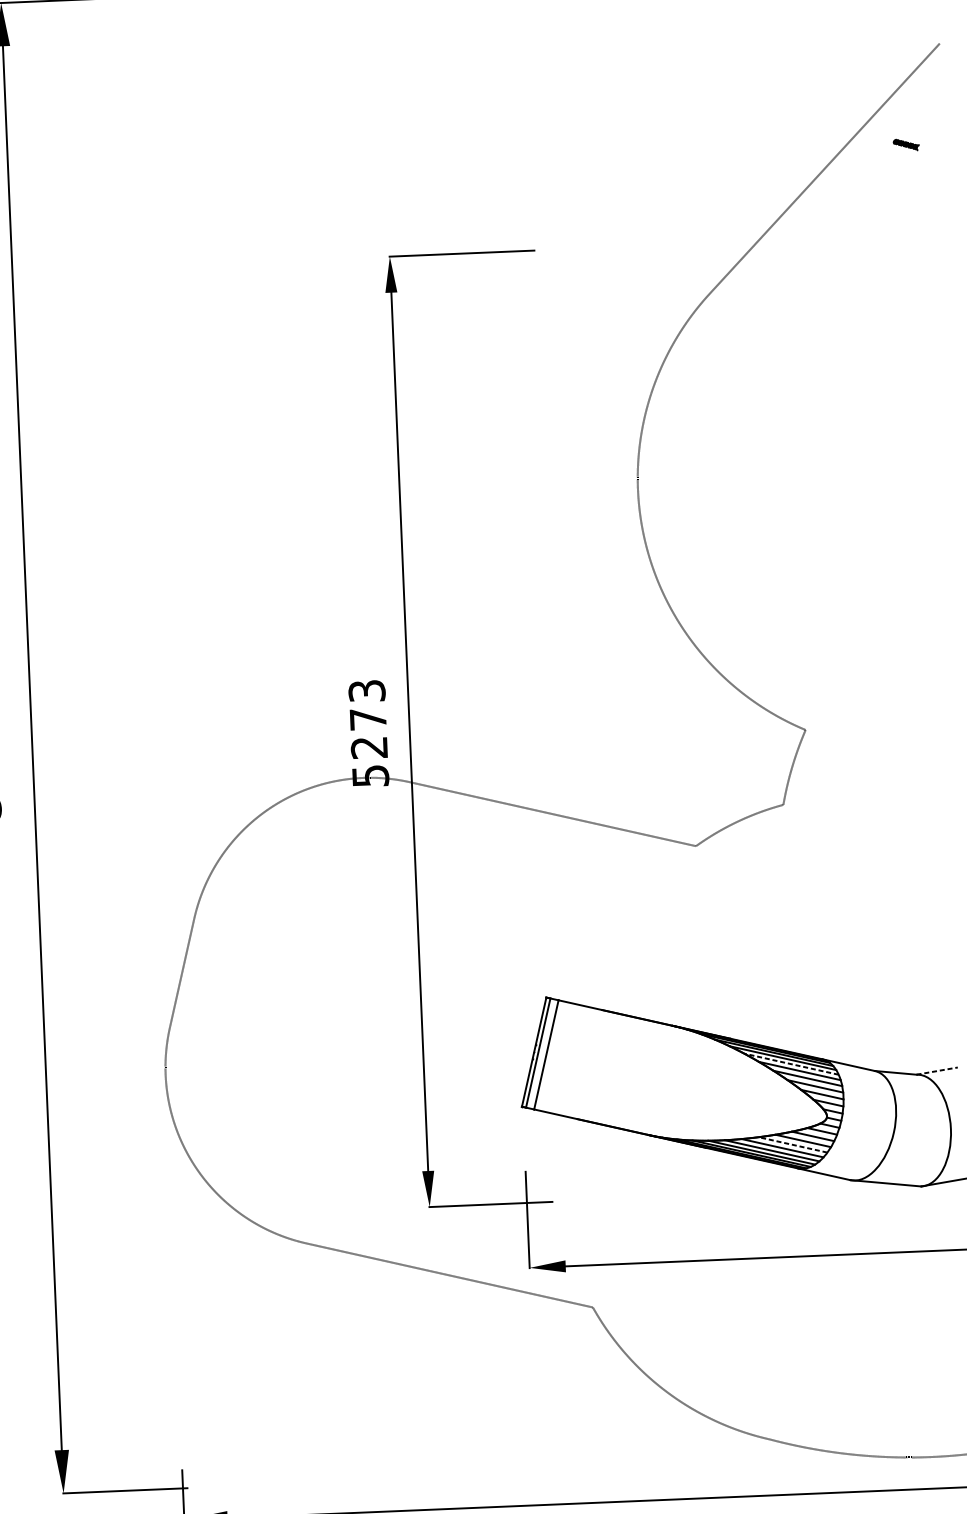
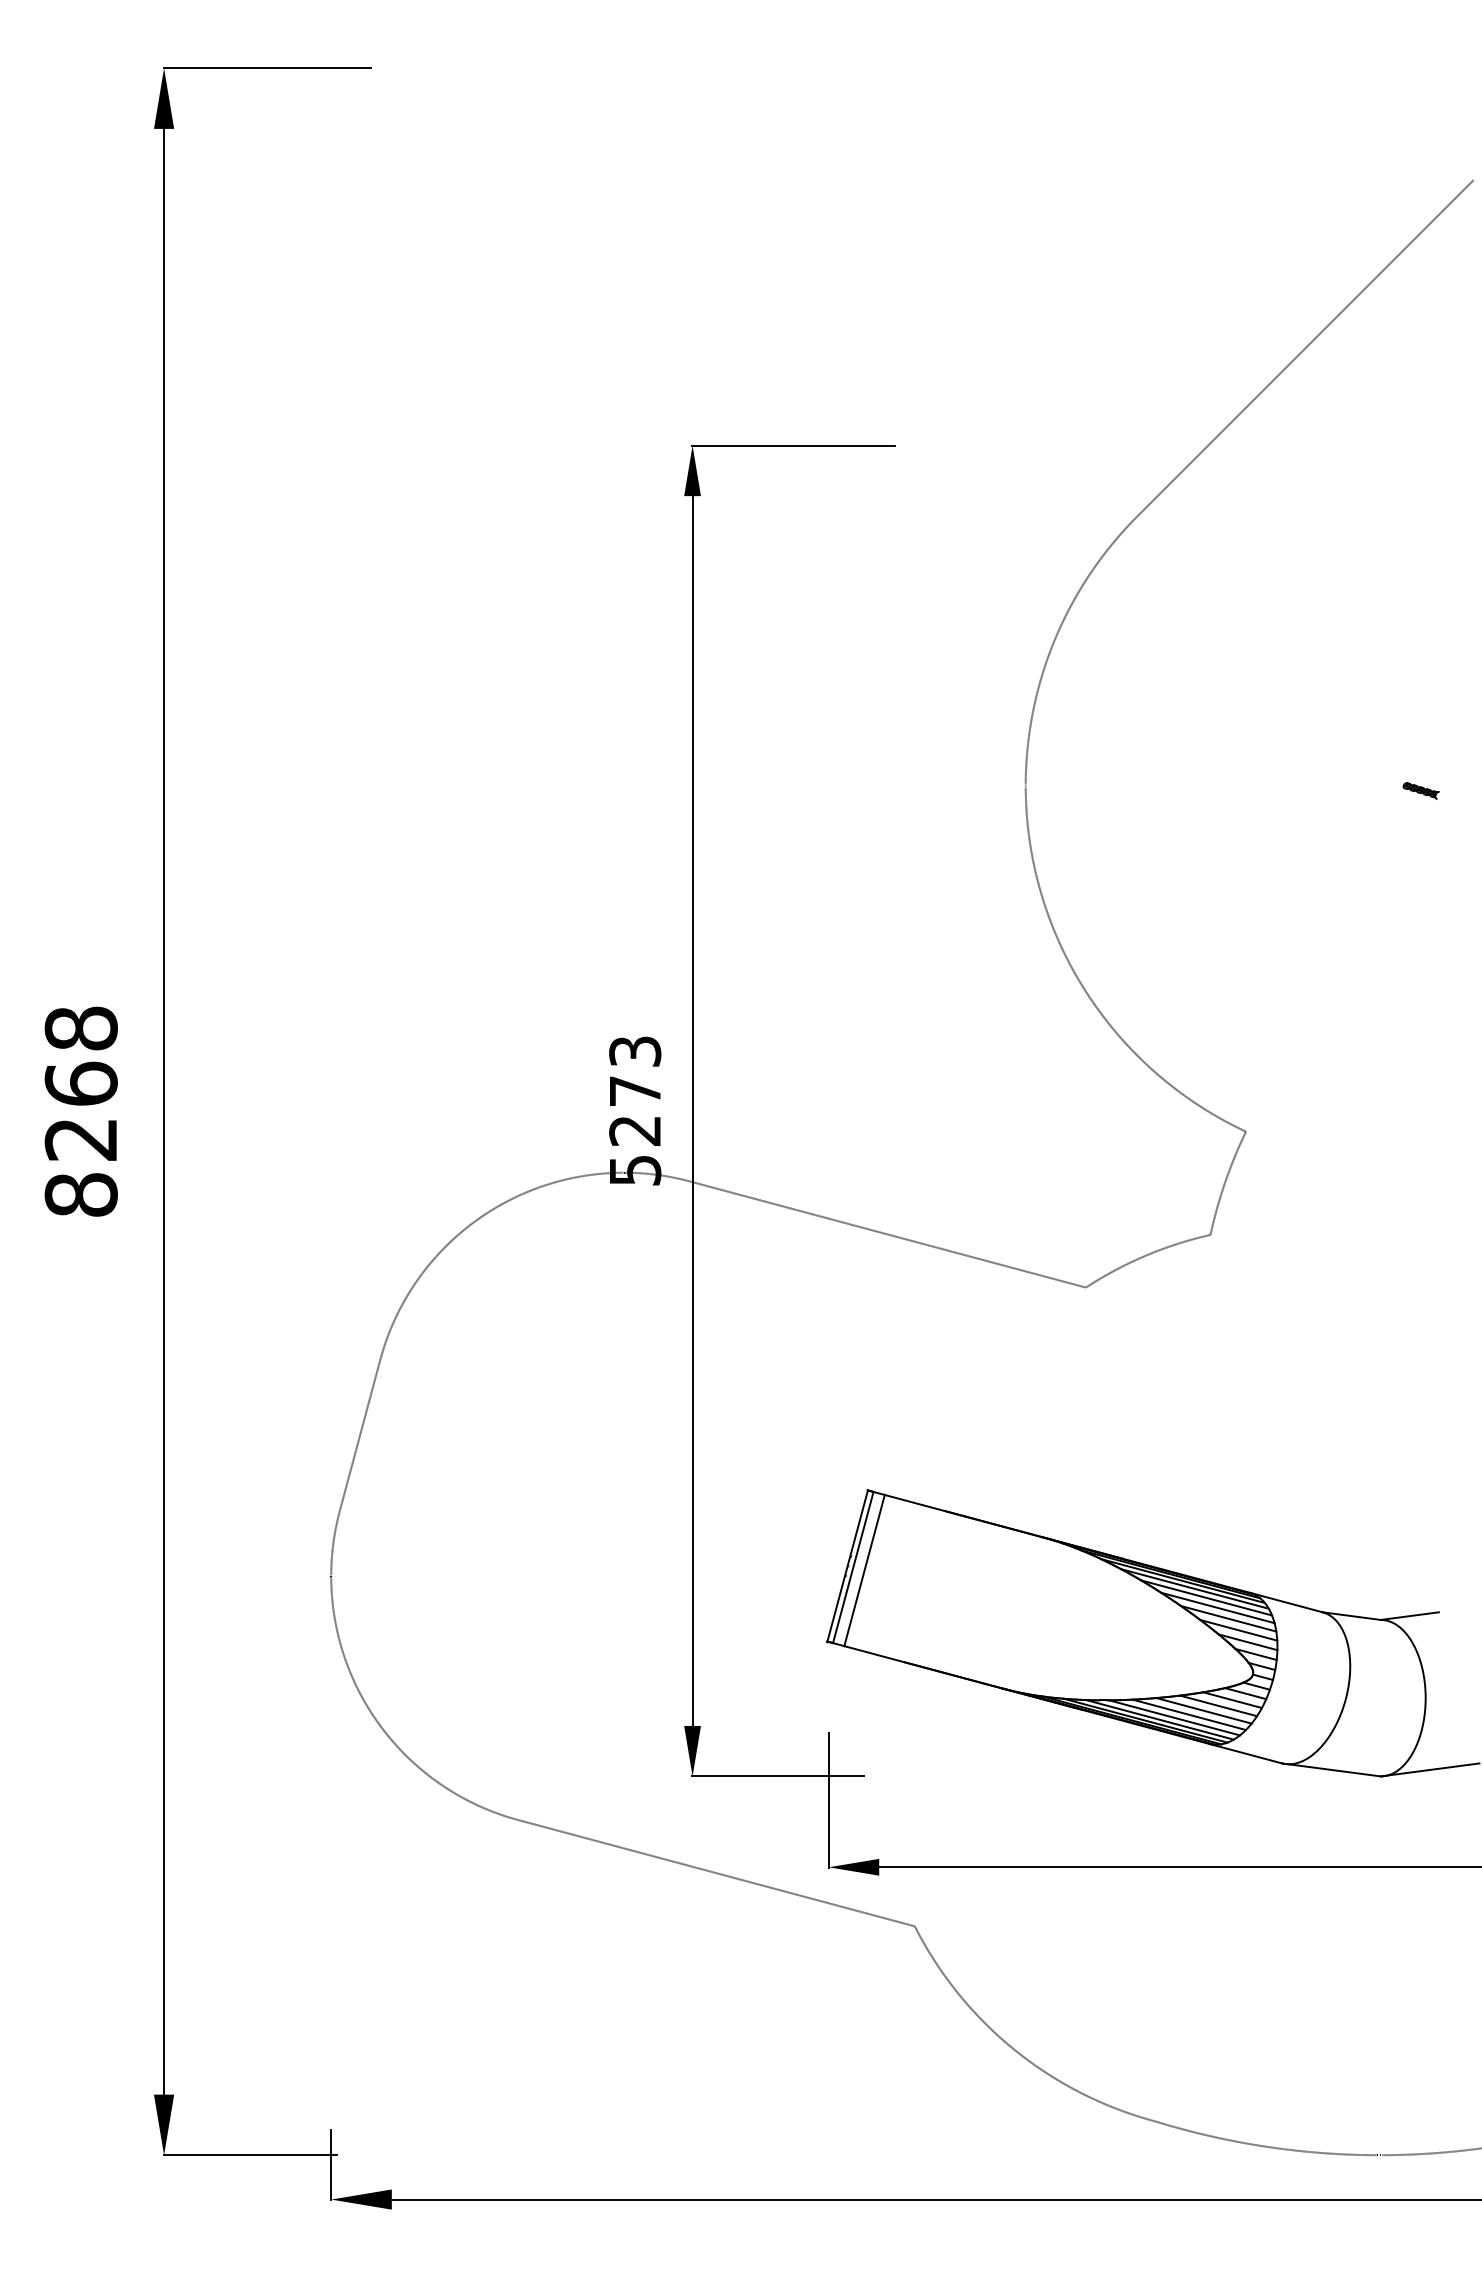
part: (905, 144) -> (1420, 790), moved
line: (791, 1063) -> (1206, 1597), dashed -> solid
line: (937, 1071) -> (1410, 1616), dashed -> solid
line: (792, 1144) -> (1203, 1710), dashed -> solid

